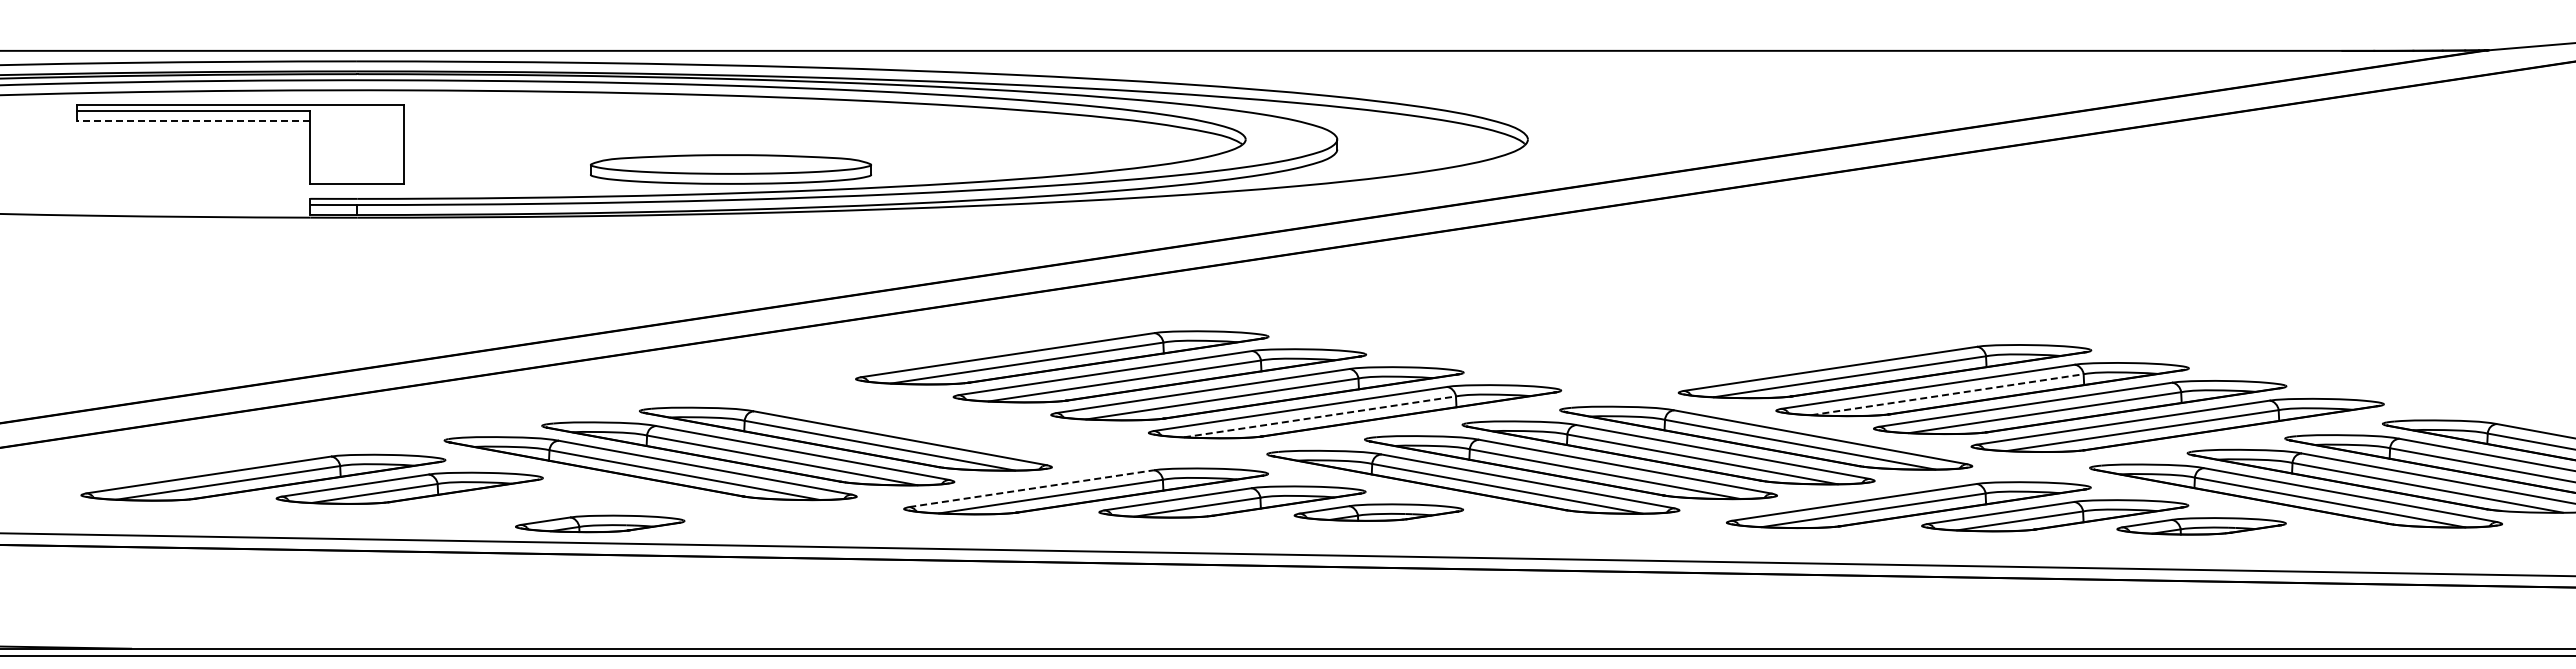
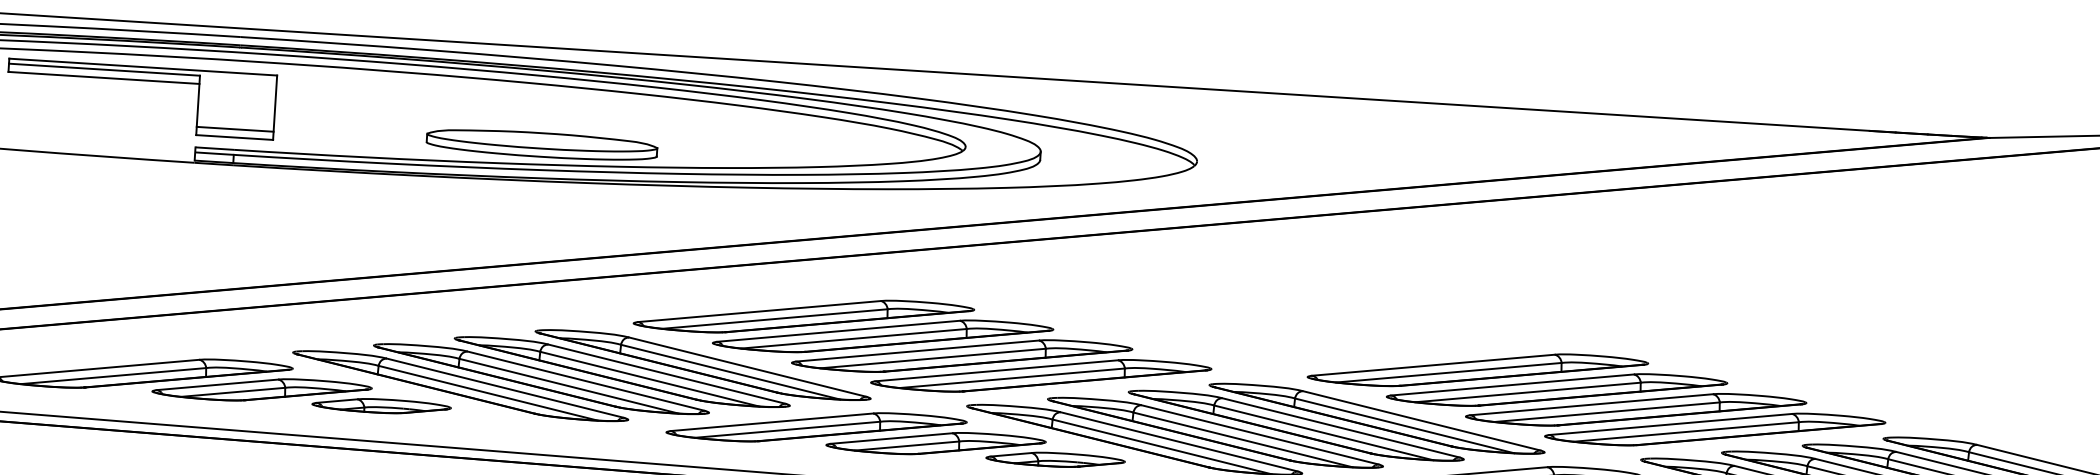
line: (193, 121) -> (103, 77), dashed -> solid
line: (357, 173) -> (235, 129), added
line: (1947, 394) -> (1528, 392), dashed -> solid
line: (1319, 416) -> (1011, 377), dashed -> solid
part: (943, 424) -> (703, 365), added
line: (1031, 488) -> (771, 422), dashed -> solid
part: (600, 523) -> (381, 405), moved

